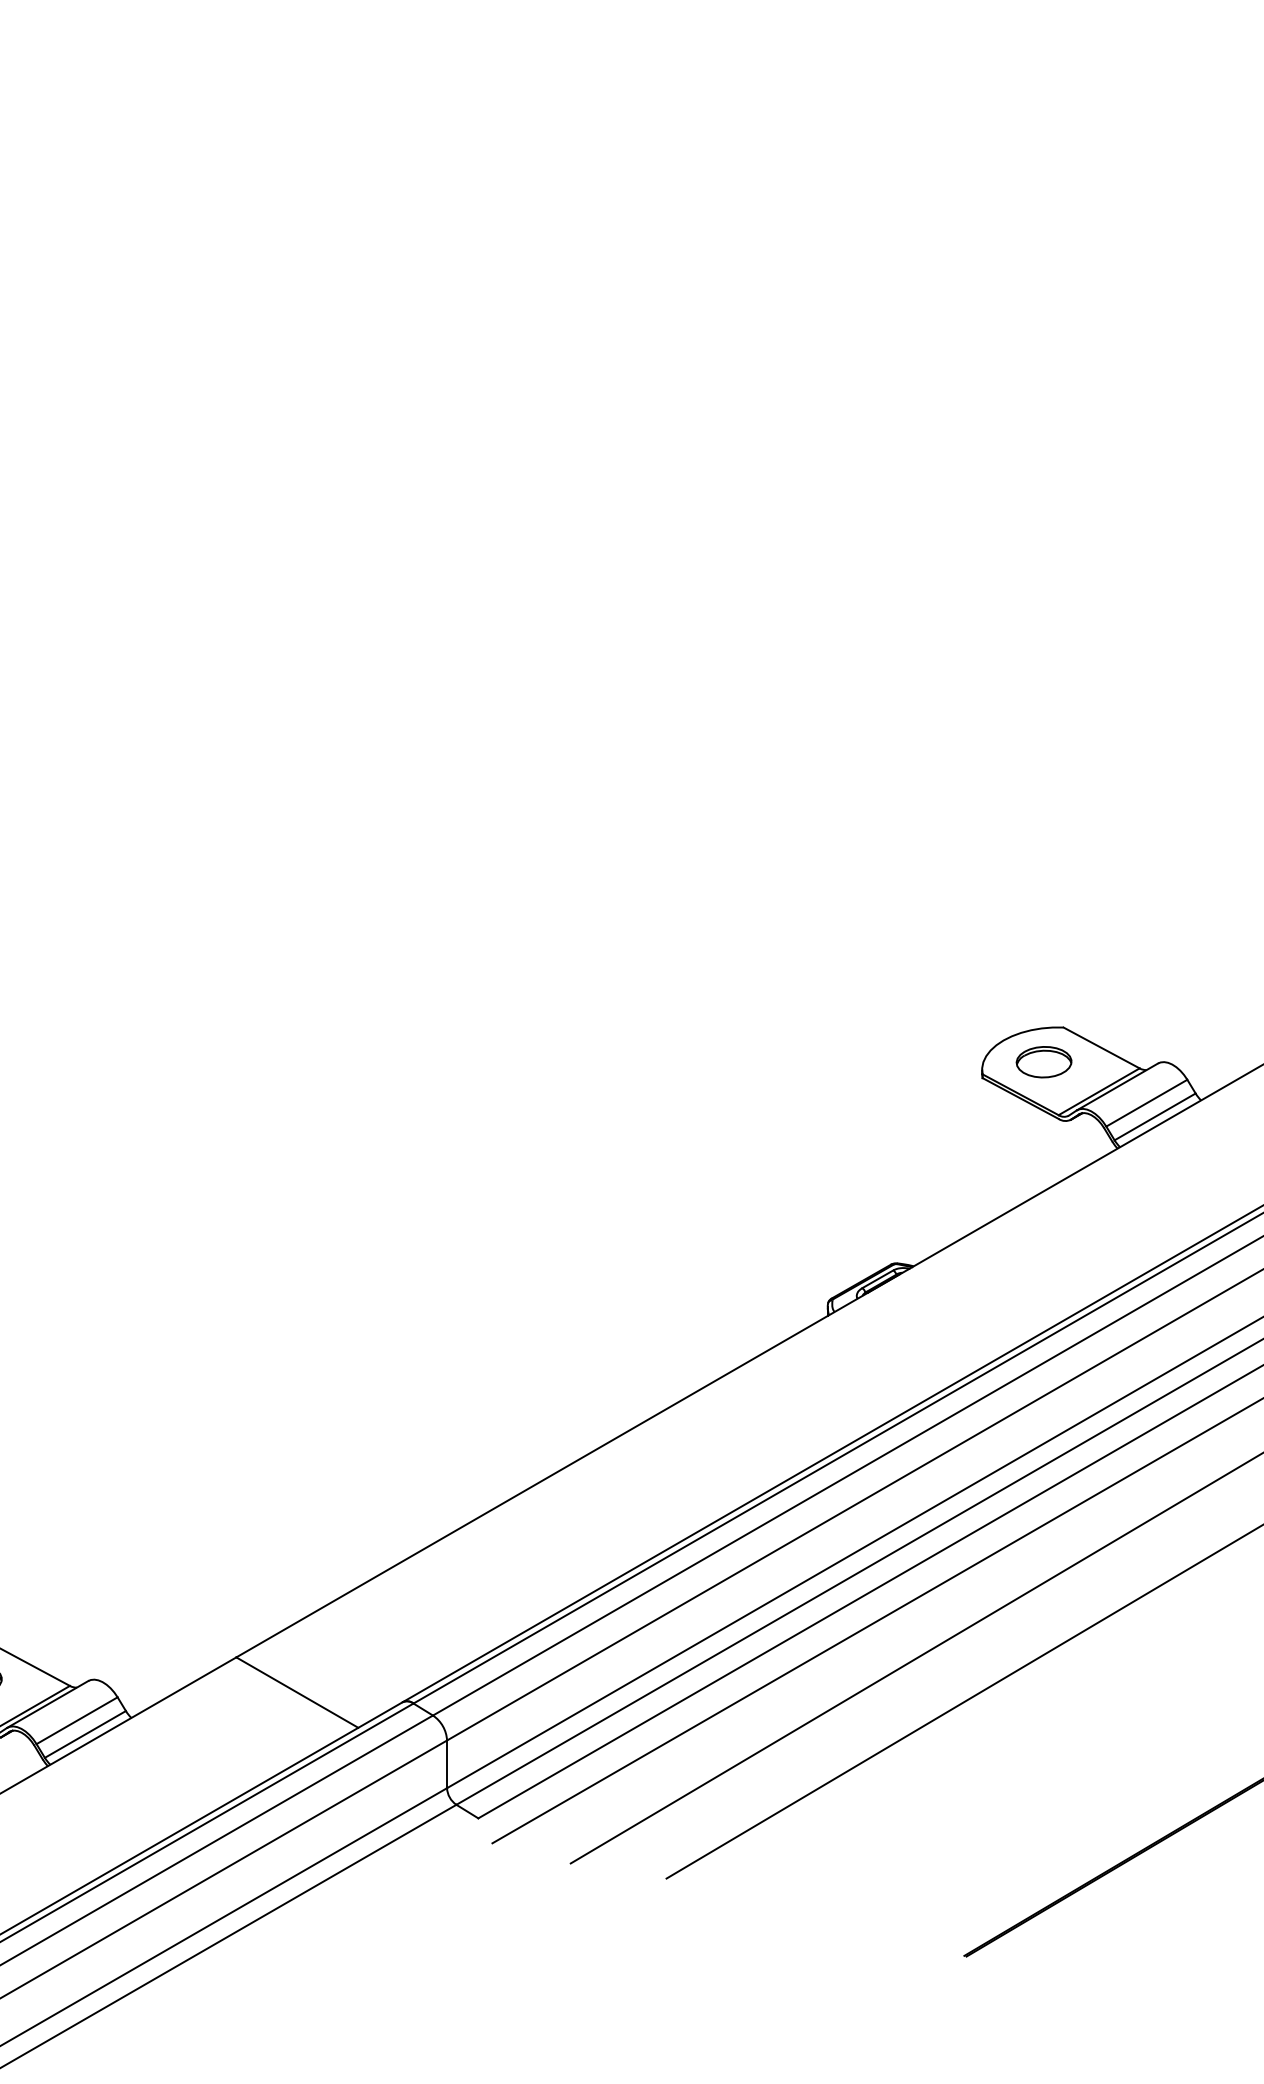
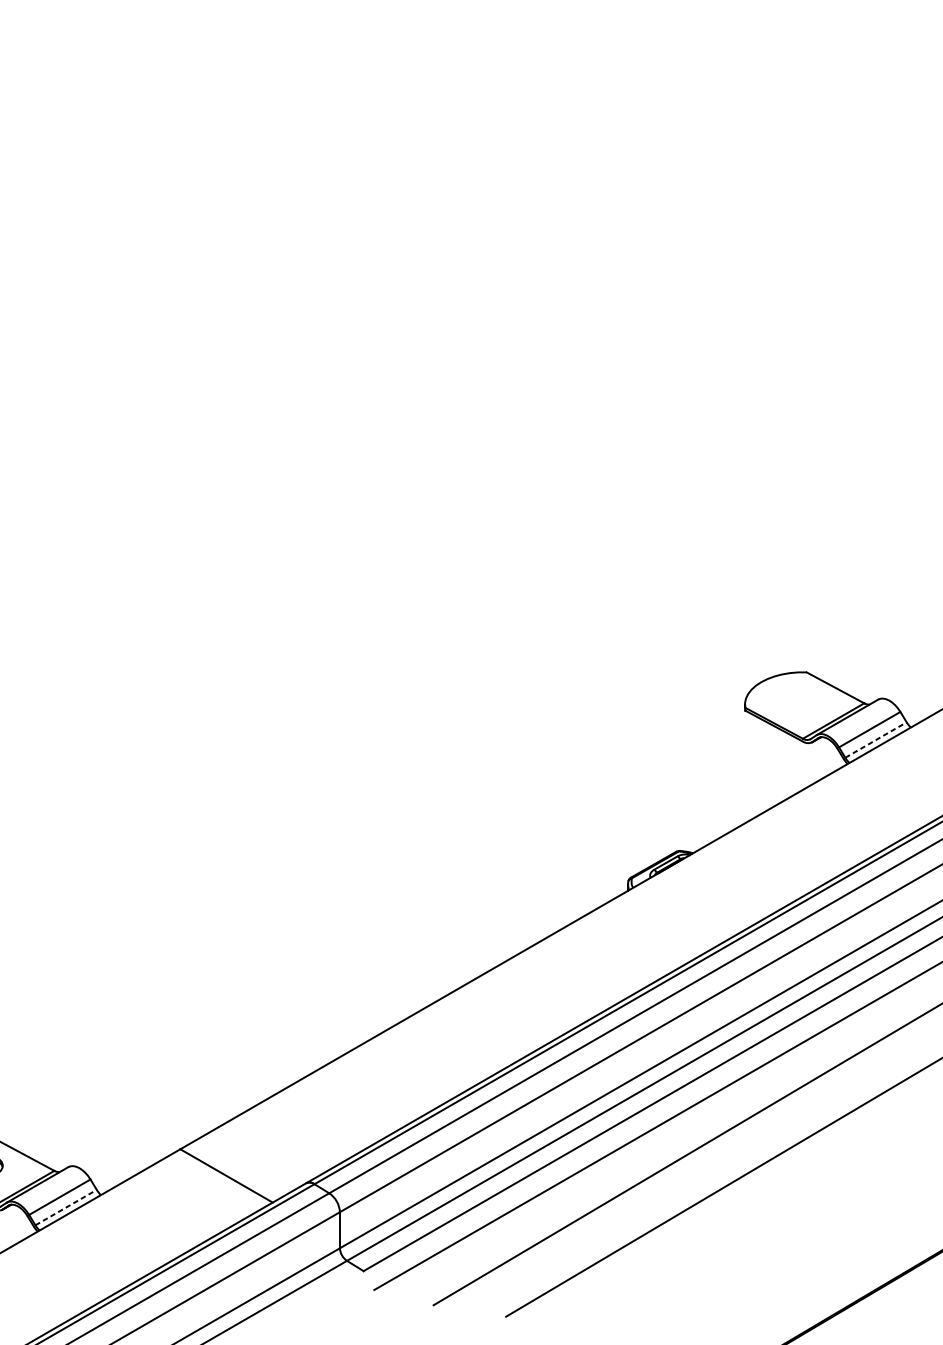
part: (1043, 1062) -> (791, 698), removed
line: (1155, 1116) -> (876, 739), solid -> dashed
line: (85, 1734) -> (66, 1207), solid -> dashed

